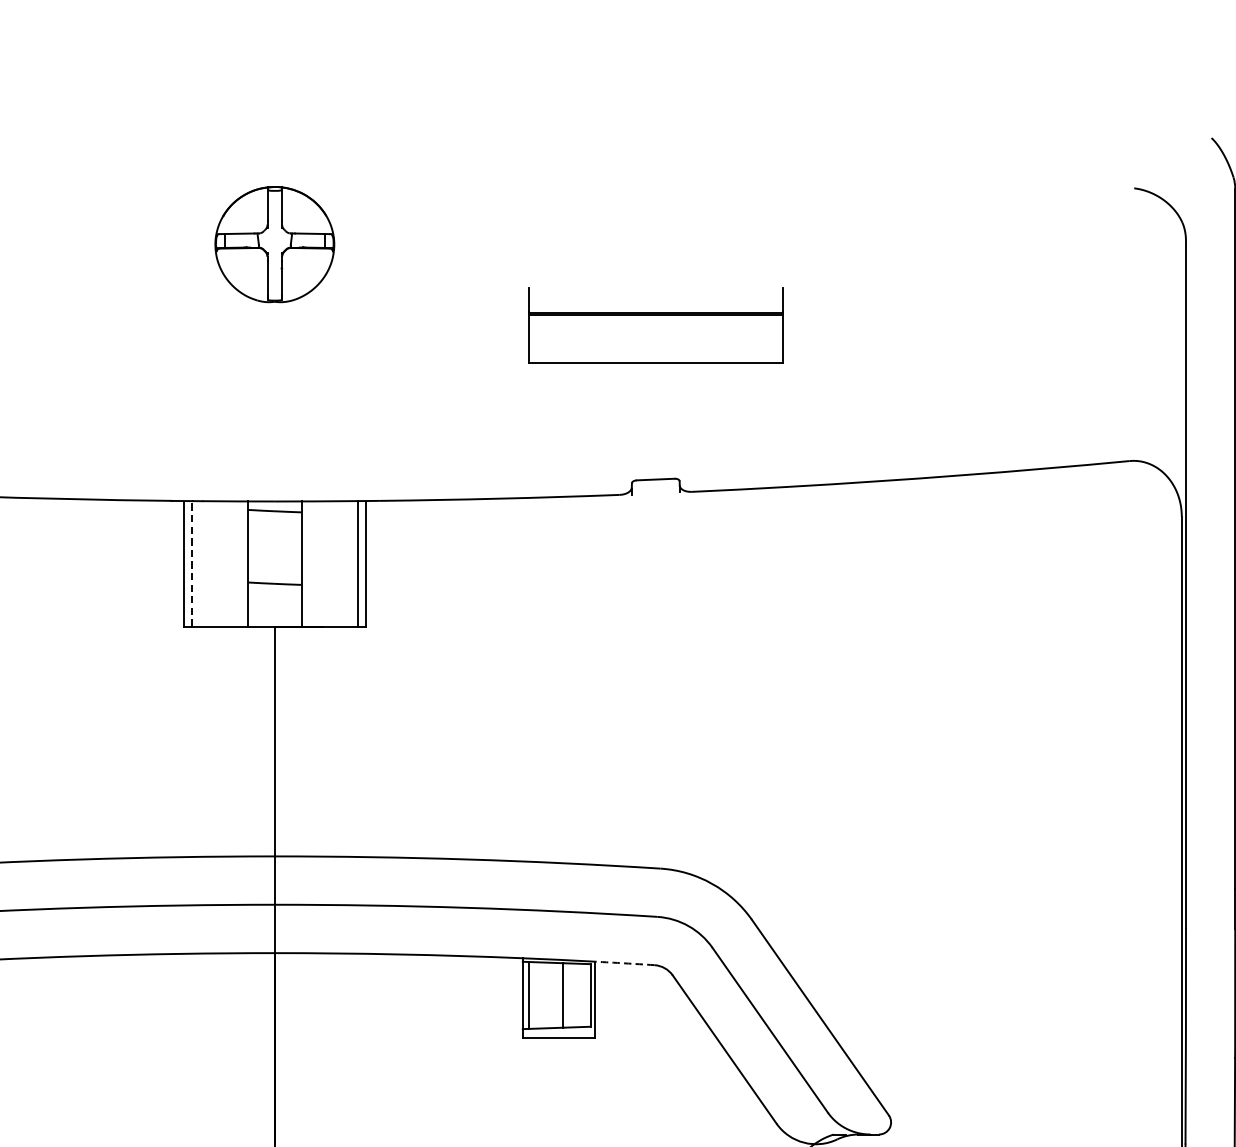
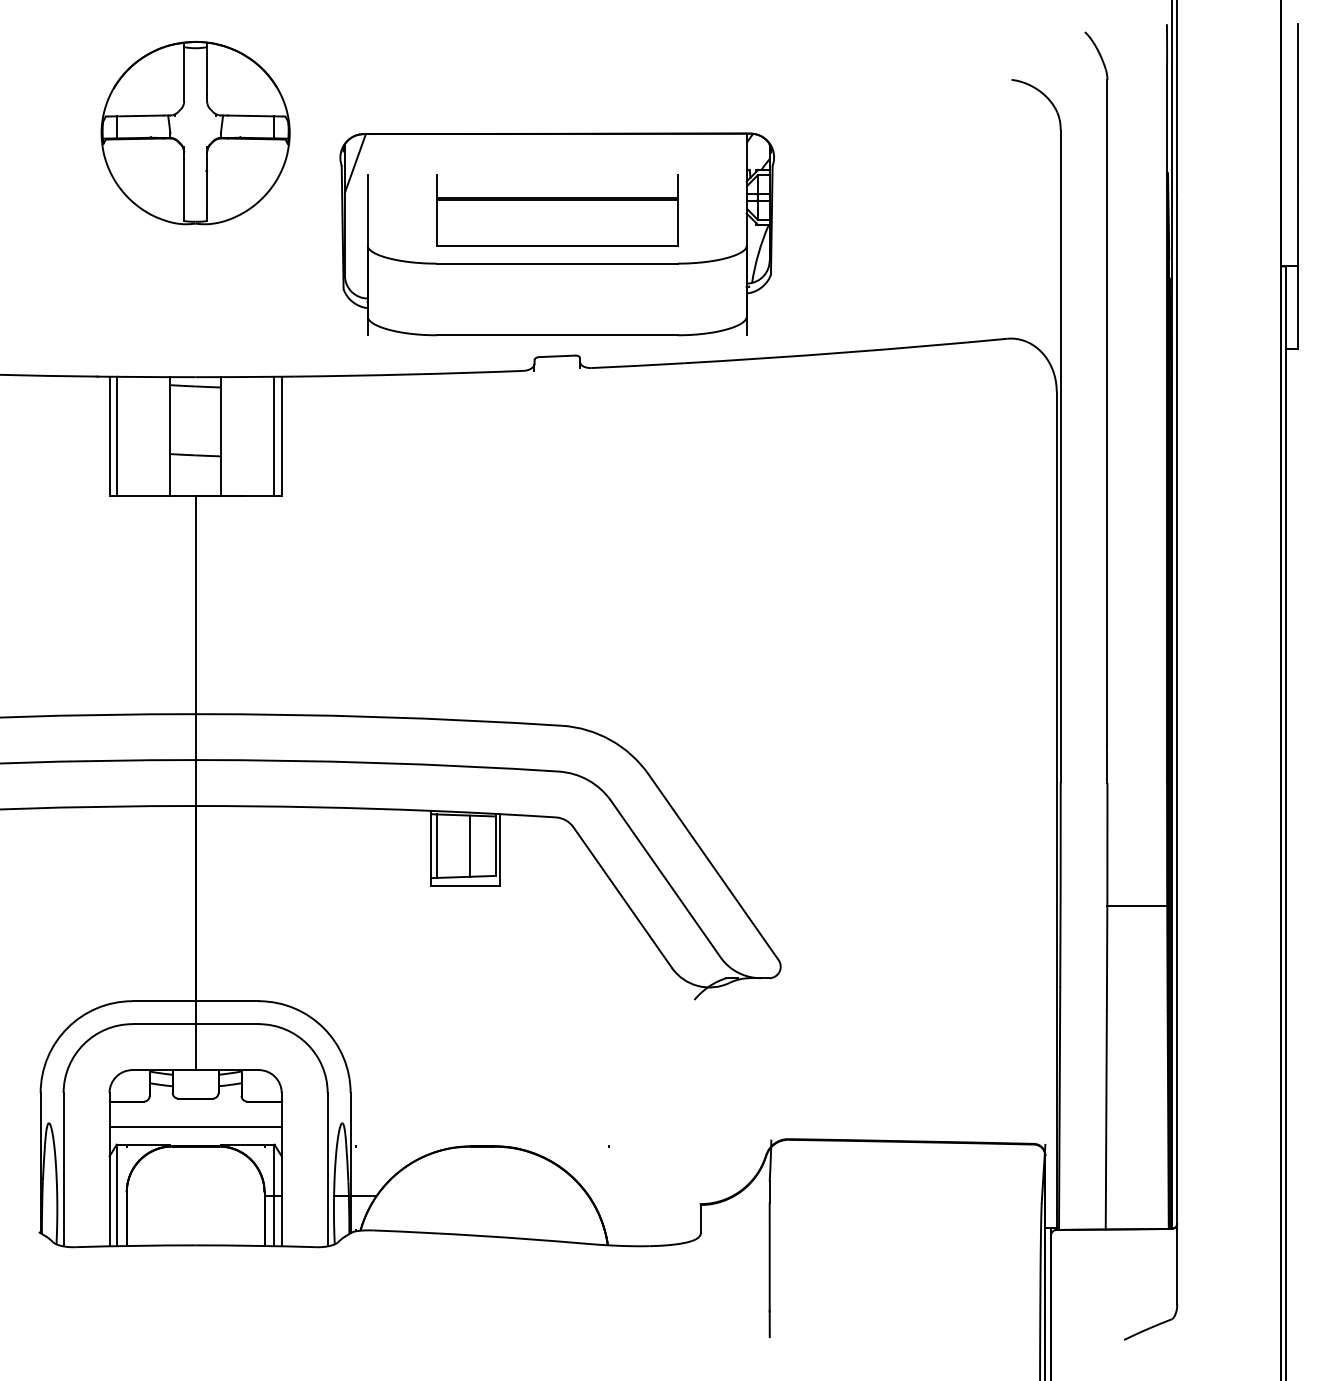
part: (274, 244) -> (195, 133), size x1.67
part: (654, 351) -> (556, 234), added
line: (191, 563) -> (116, 436), dashed -> solid
arc: (624, 963) -> (527, 815), dashed -> solid

